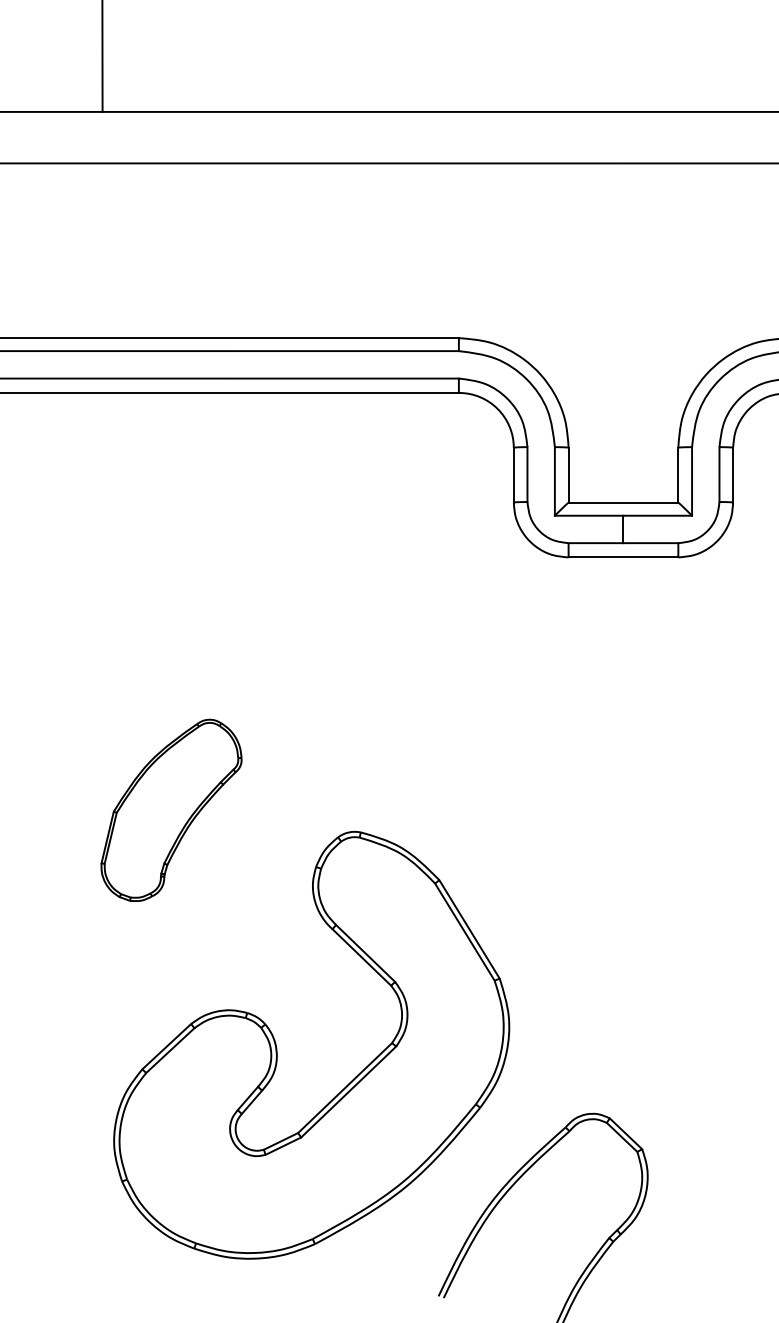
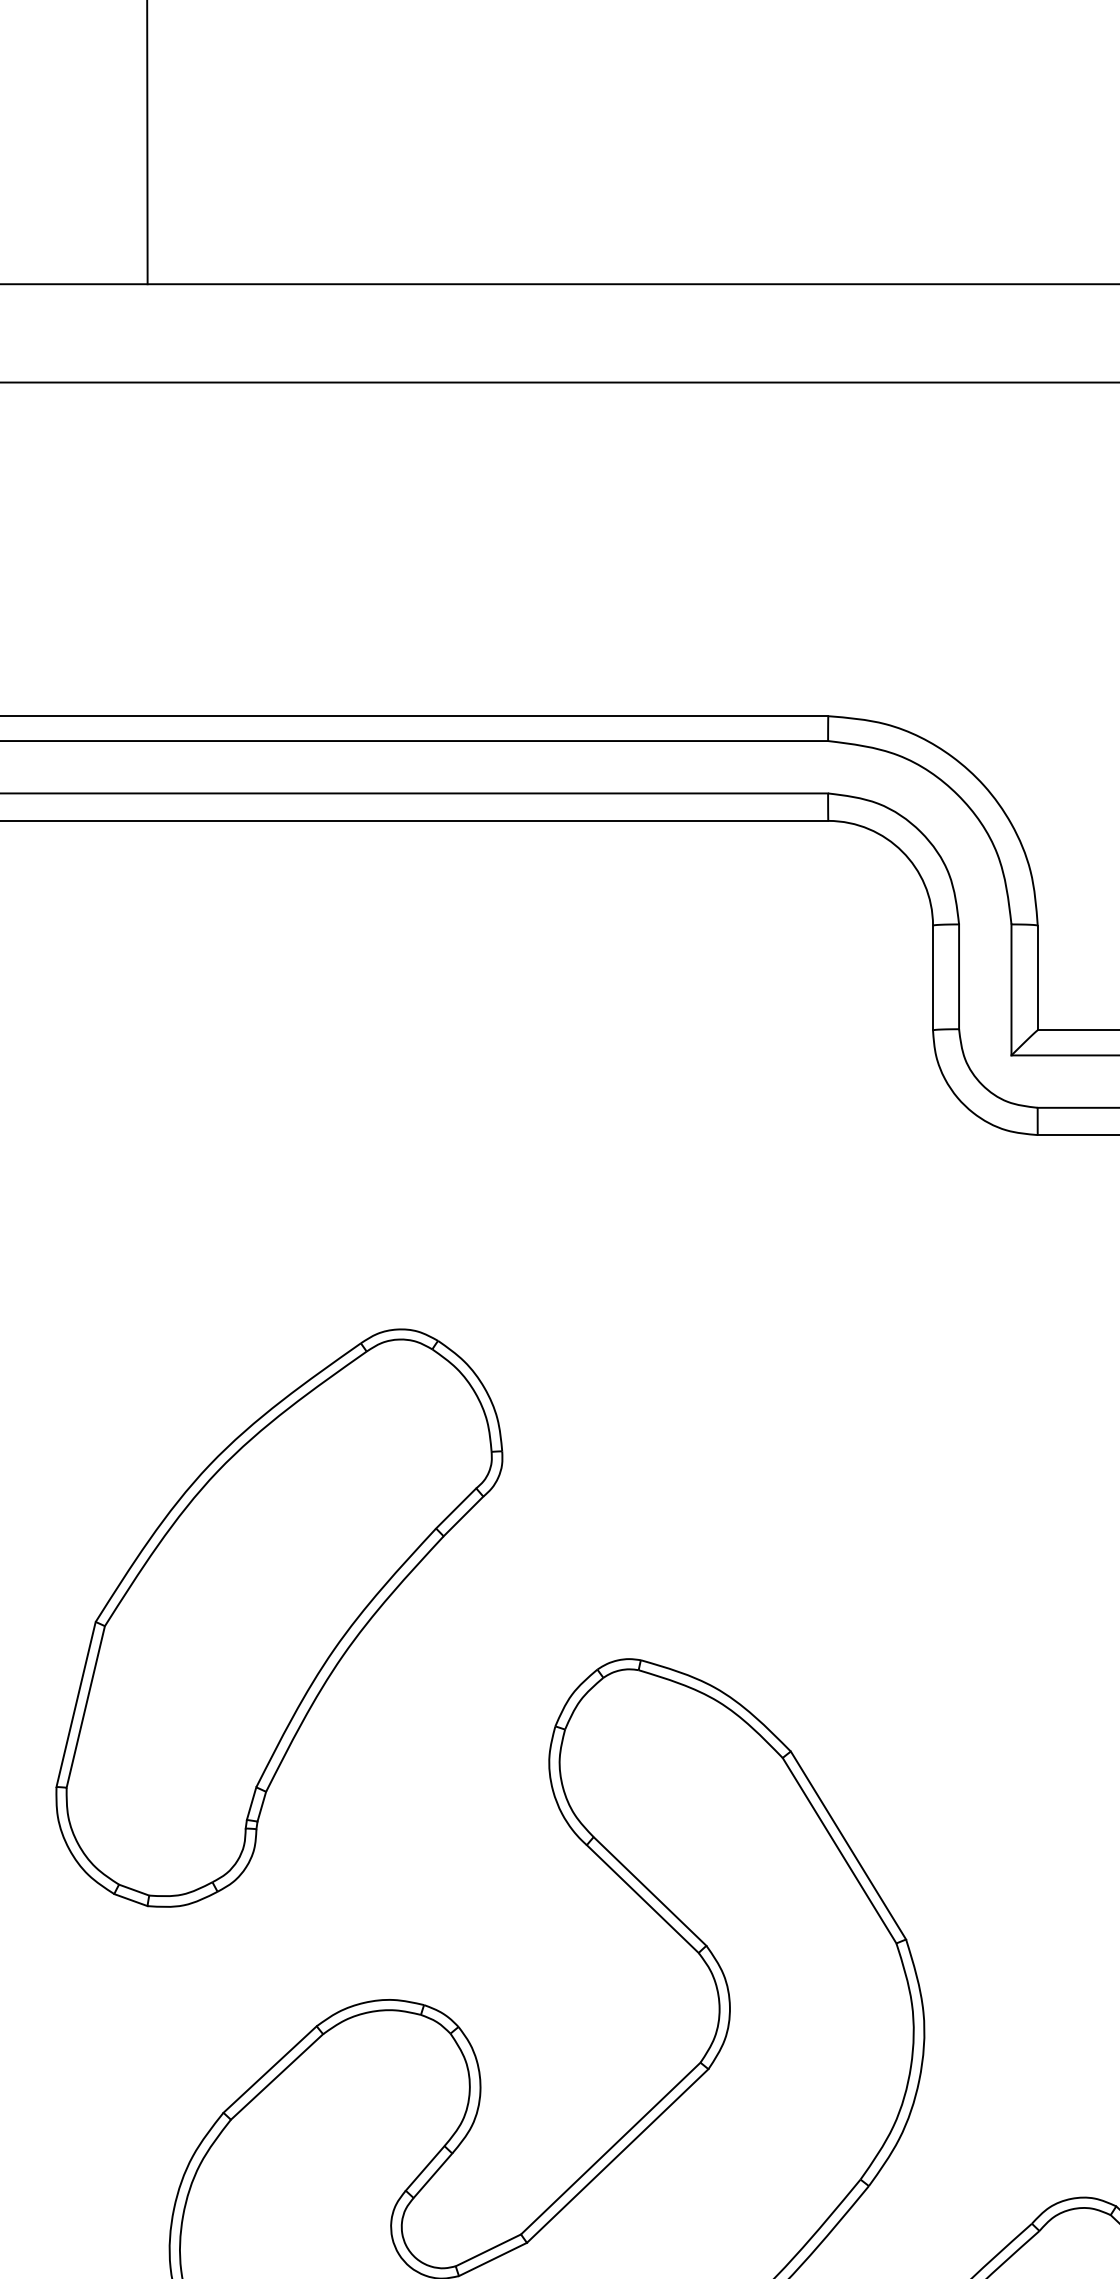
part: (171, 810) -> (279, 1618), size x1.67

